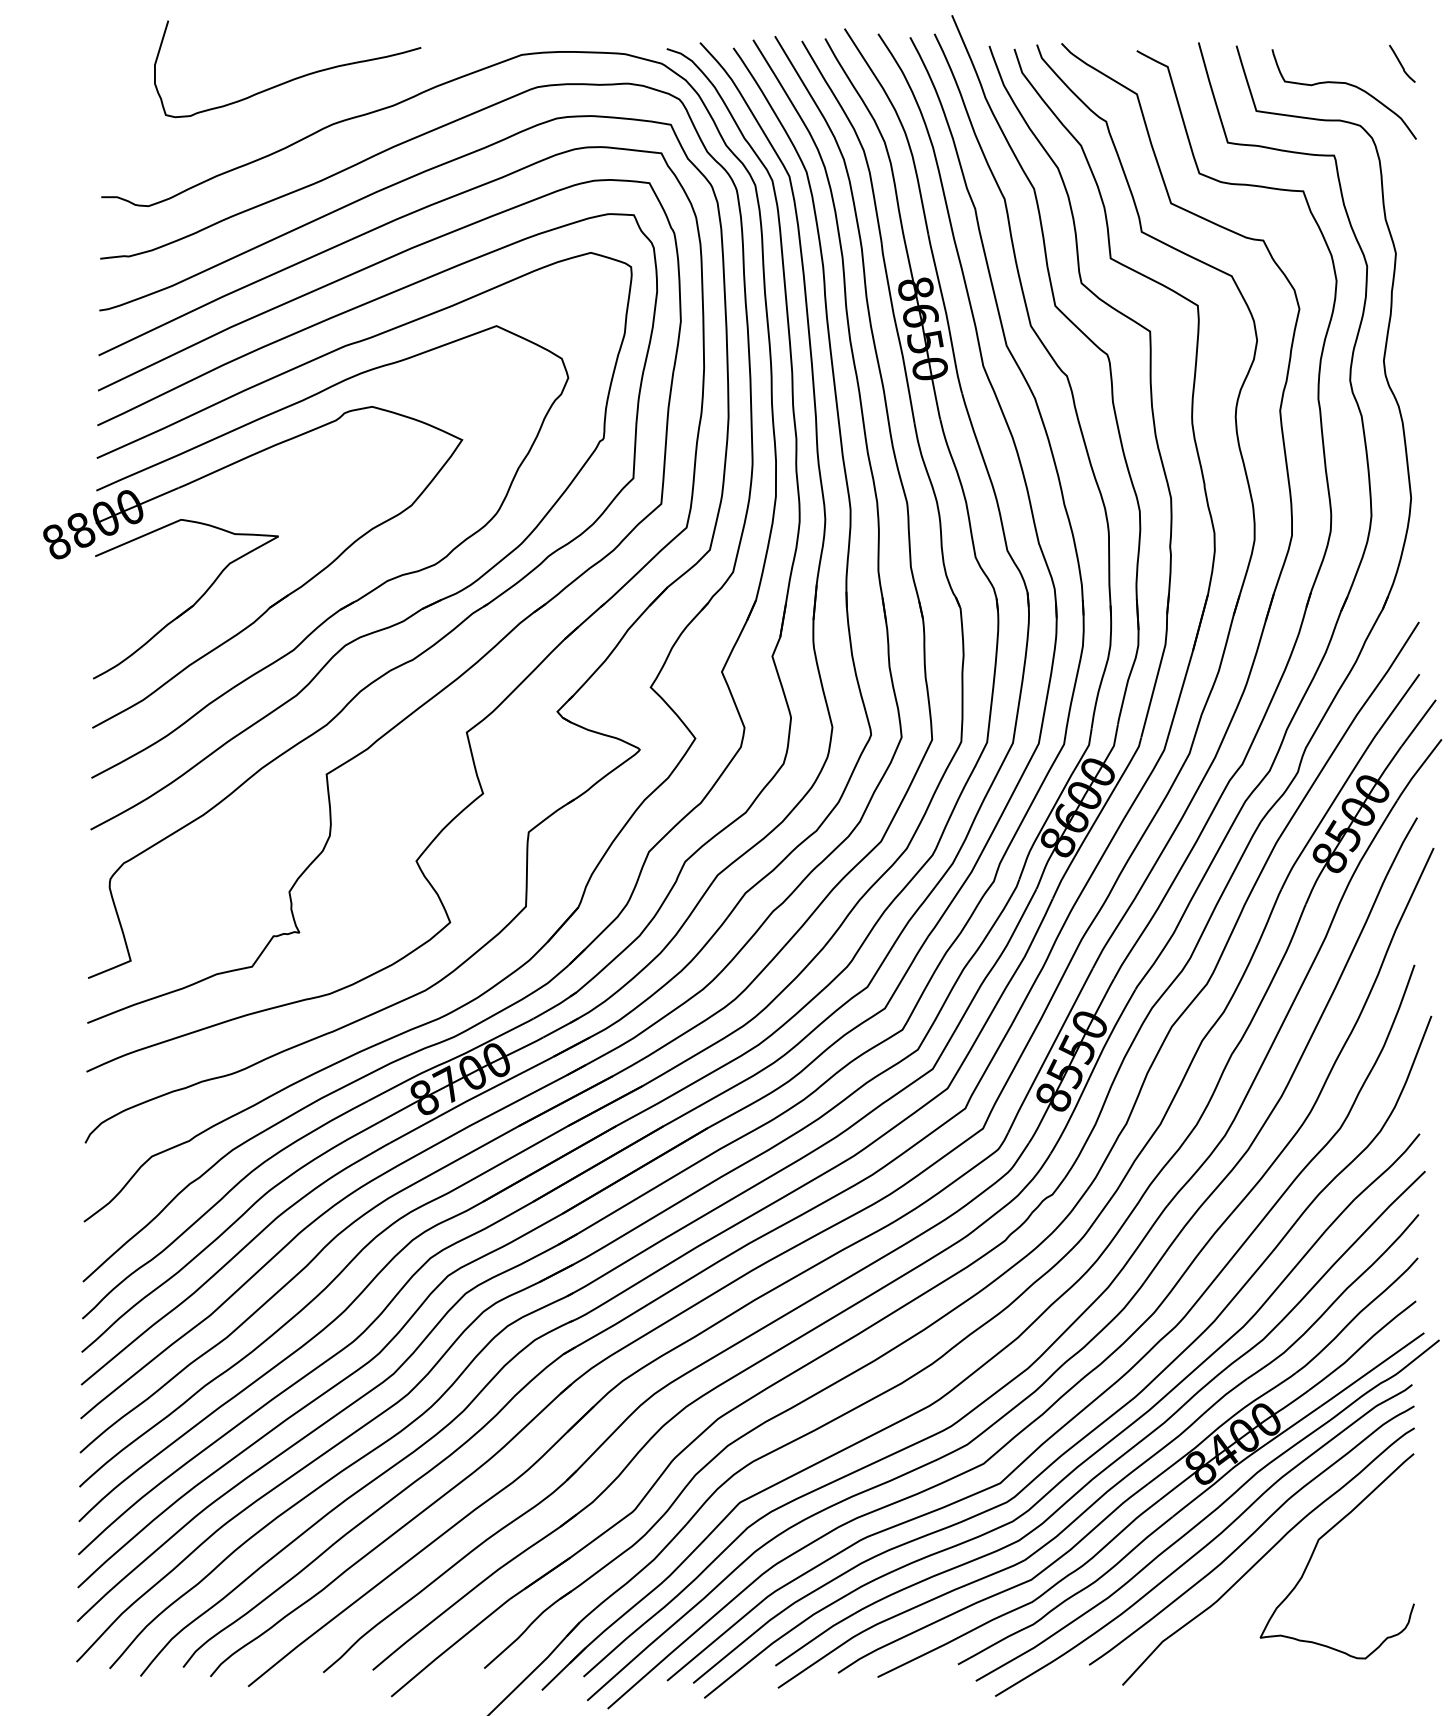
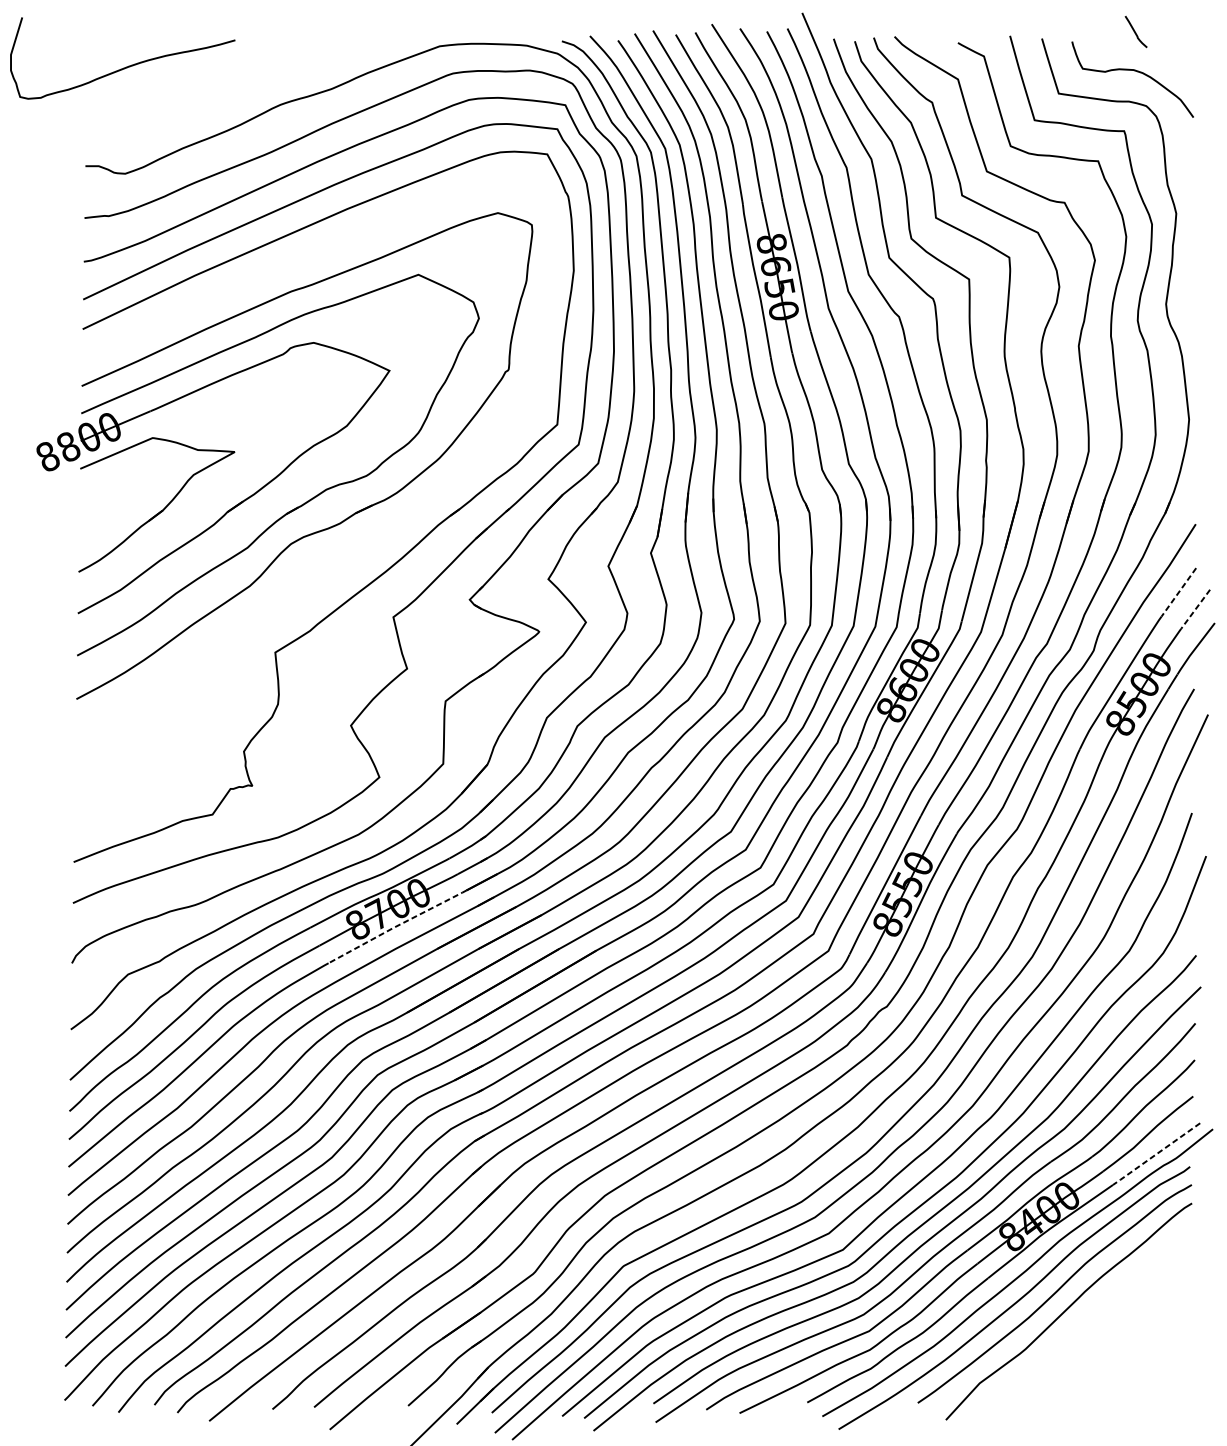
curve: (1401, 63) -> (1135, 31), moved
curve: (290, 79) -> (125, 67), moved
part: (406, 661) -> (342, 557), removed
line: (1398, 703) -> (1178, 592), solid -> dashed
line: (1418, 723) -> (1195, 609), solid -> dashed
line: (471, 1098) -> (397, 925), solid -> dashed
line: (1371, 1370) -> (1155, 1154), solid -> dashed
curve: (1316, 1547) -> (1109, 1303), removed

